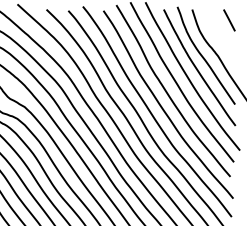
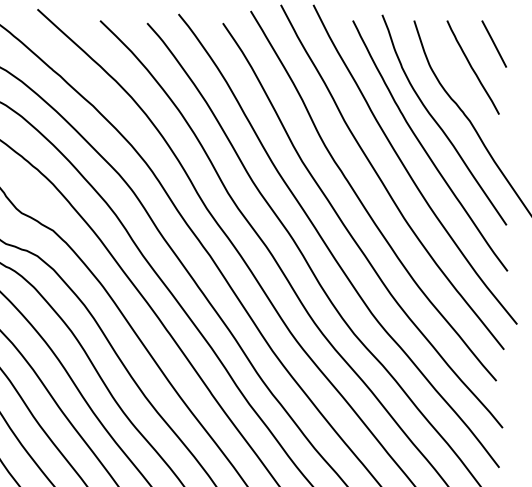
line: (219, 31) -> (472, 67), added

